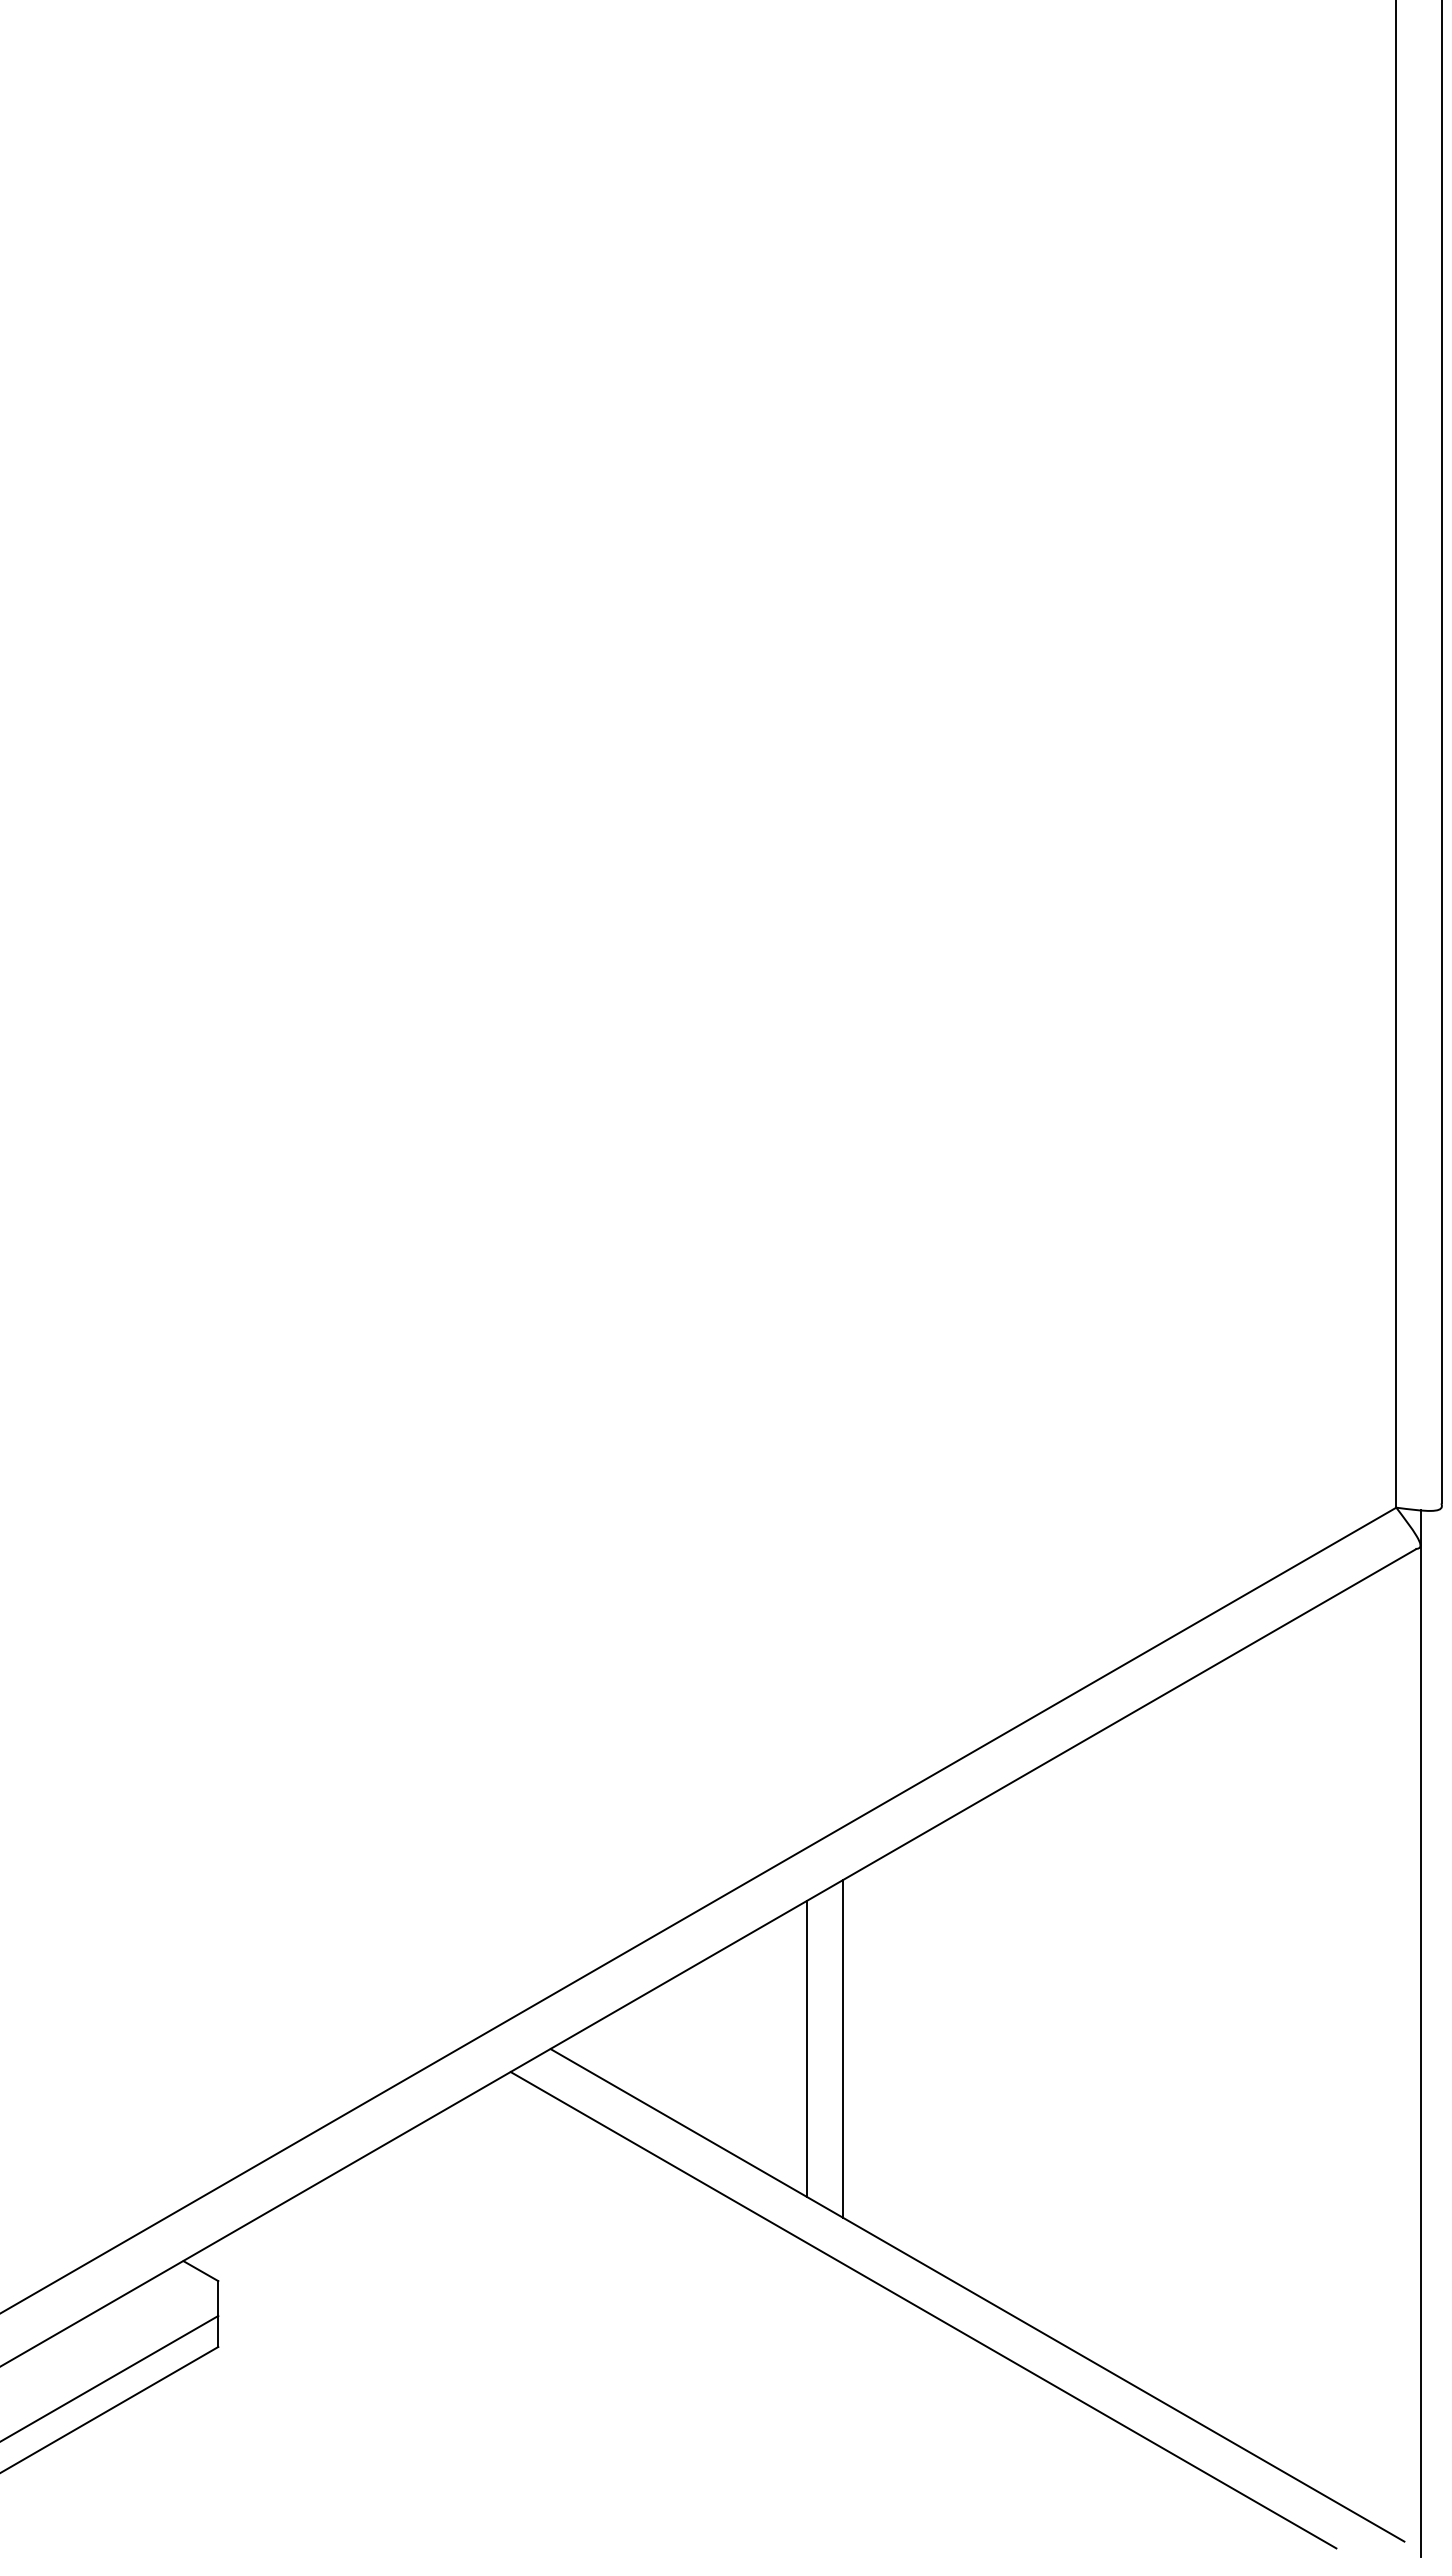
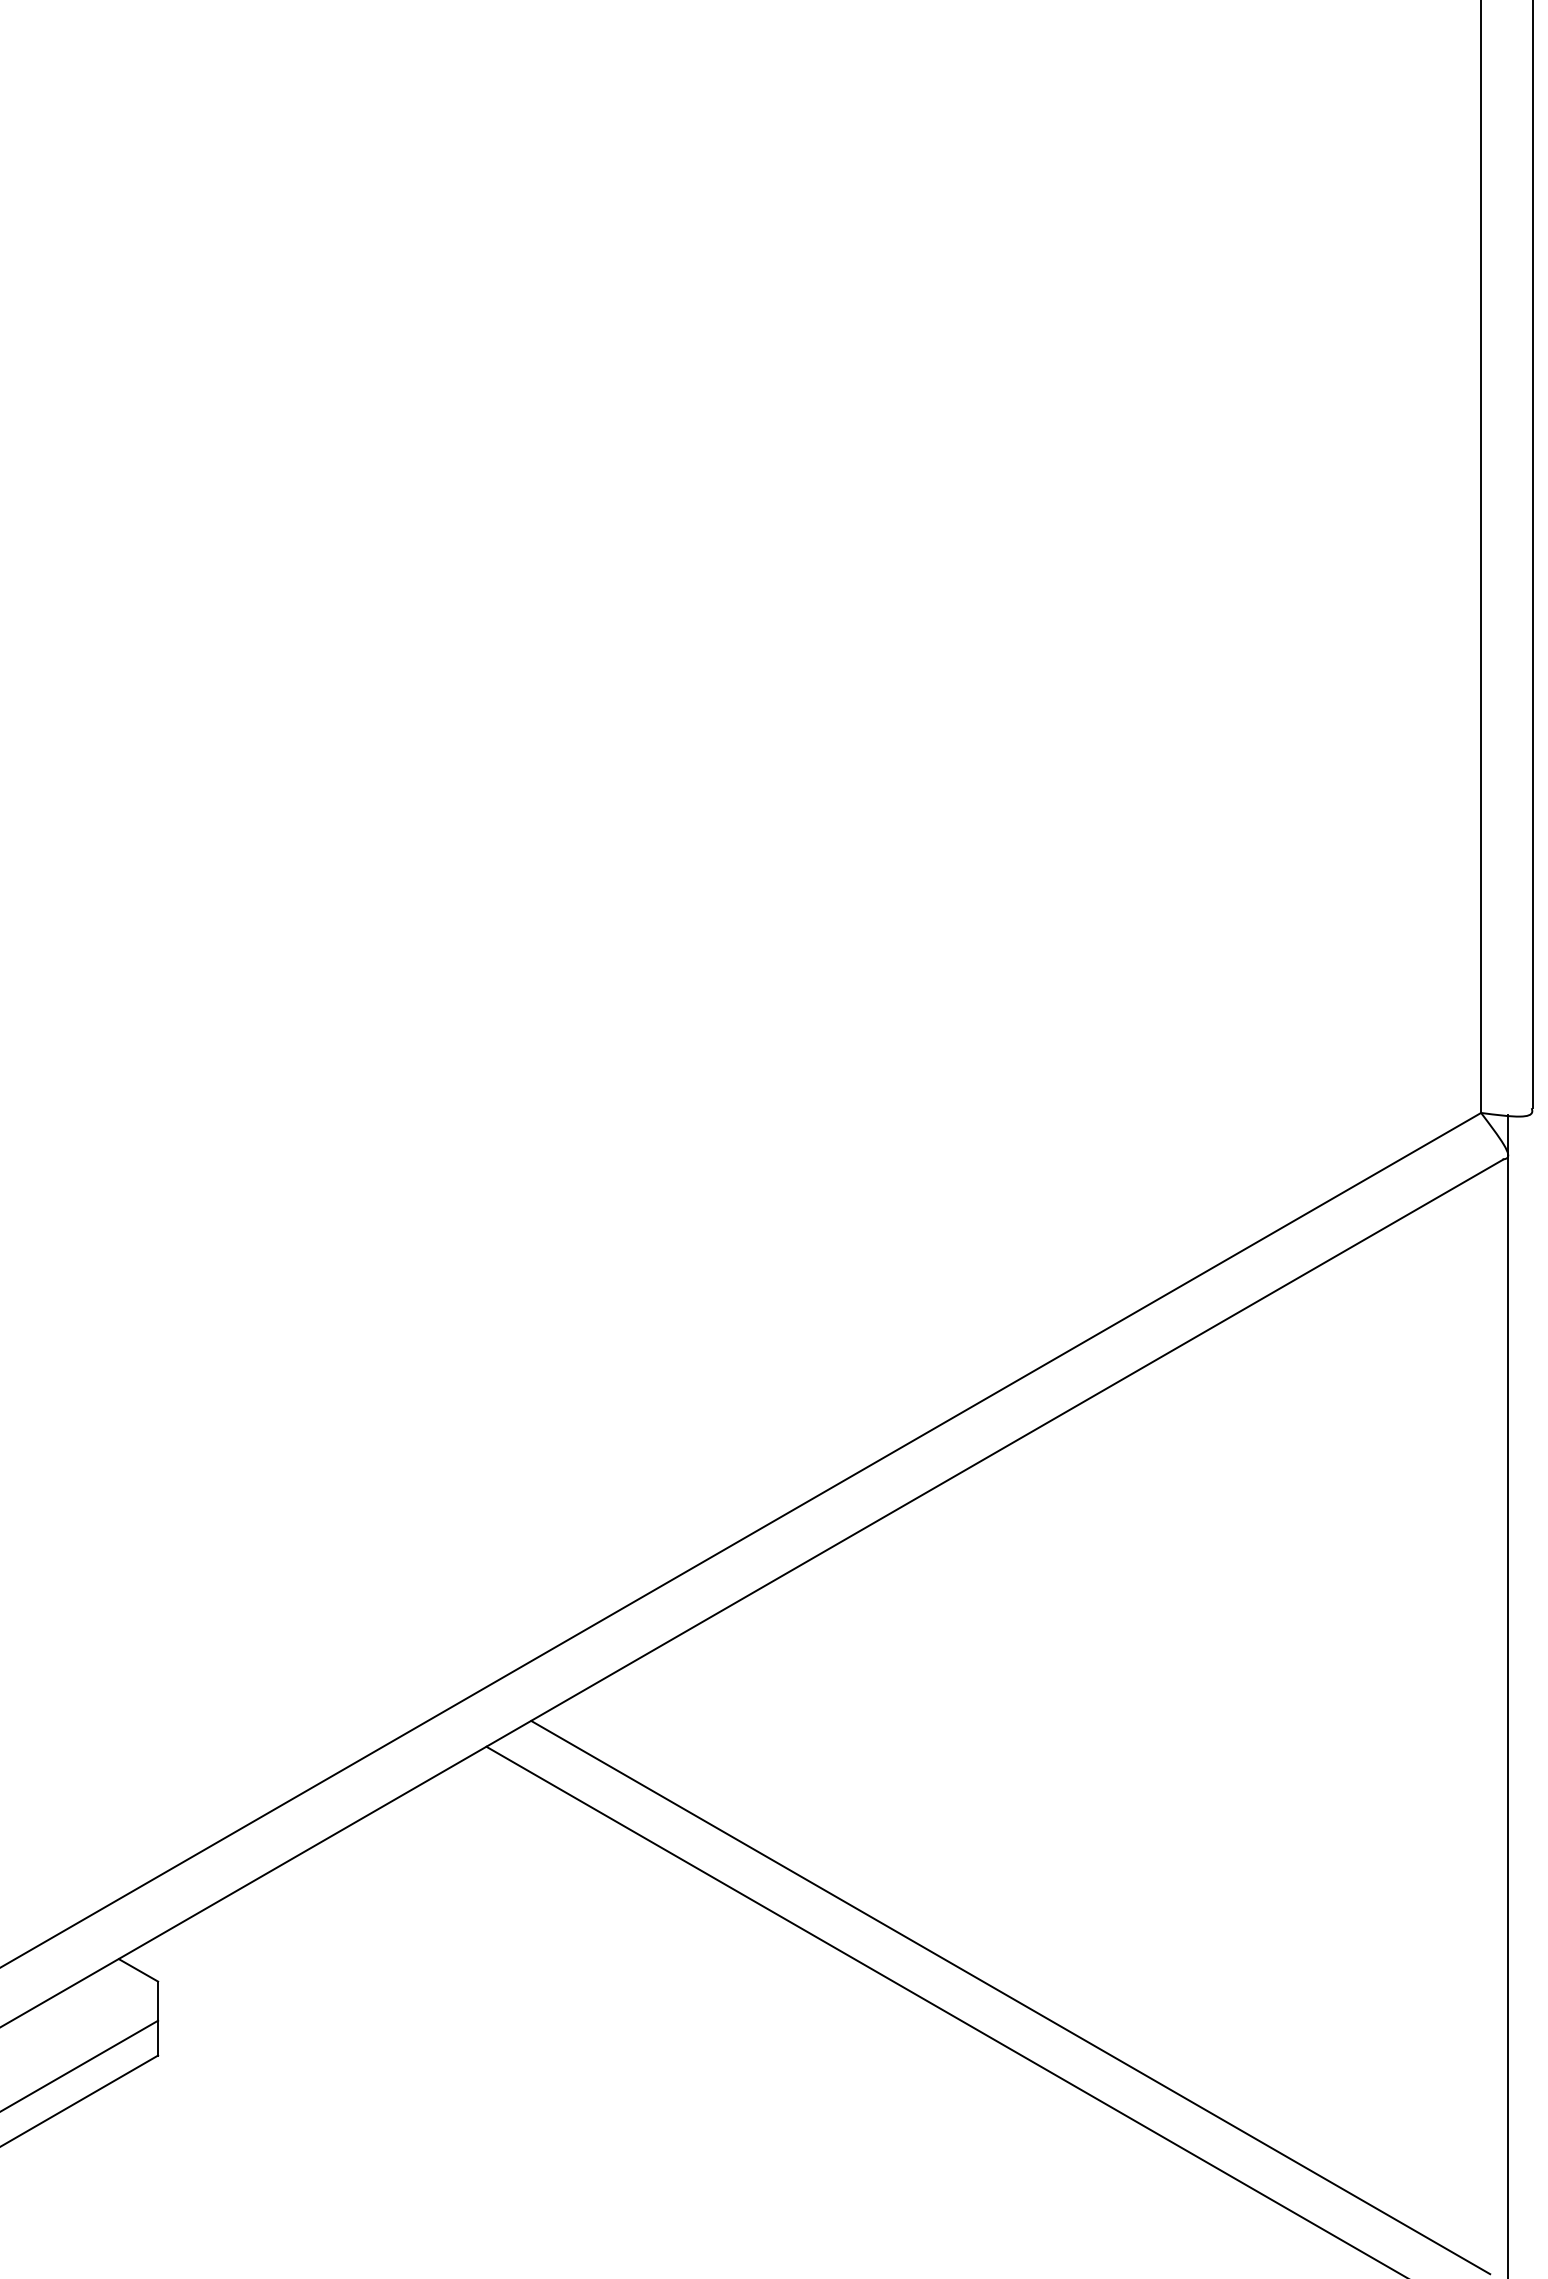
line: (807, 2048) -> (819, 1720), removed
line: (843, 2048) -> (860, 1720), removed

